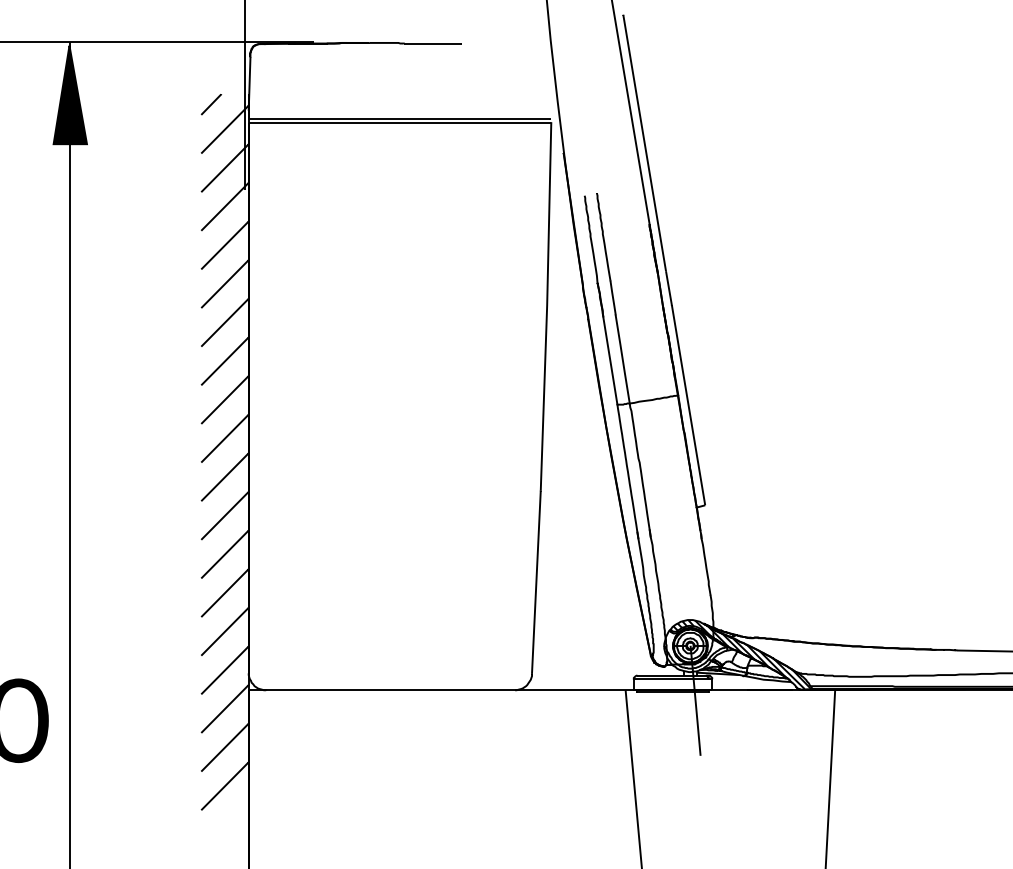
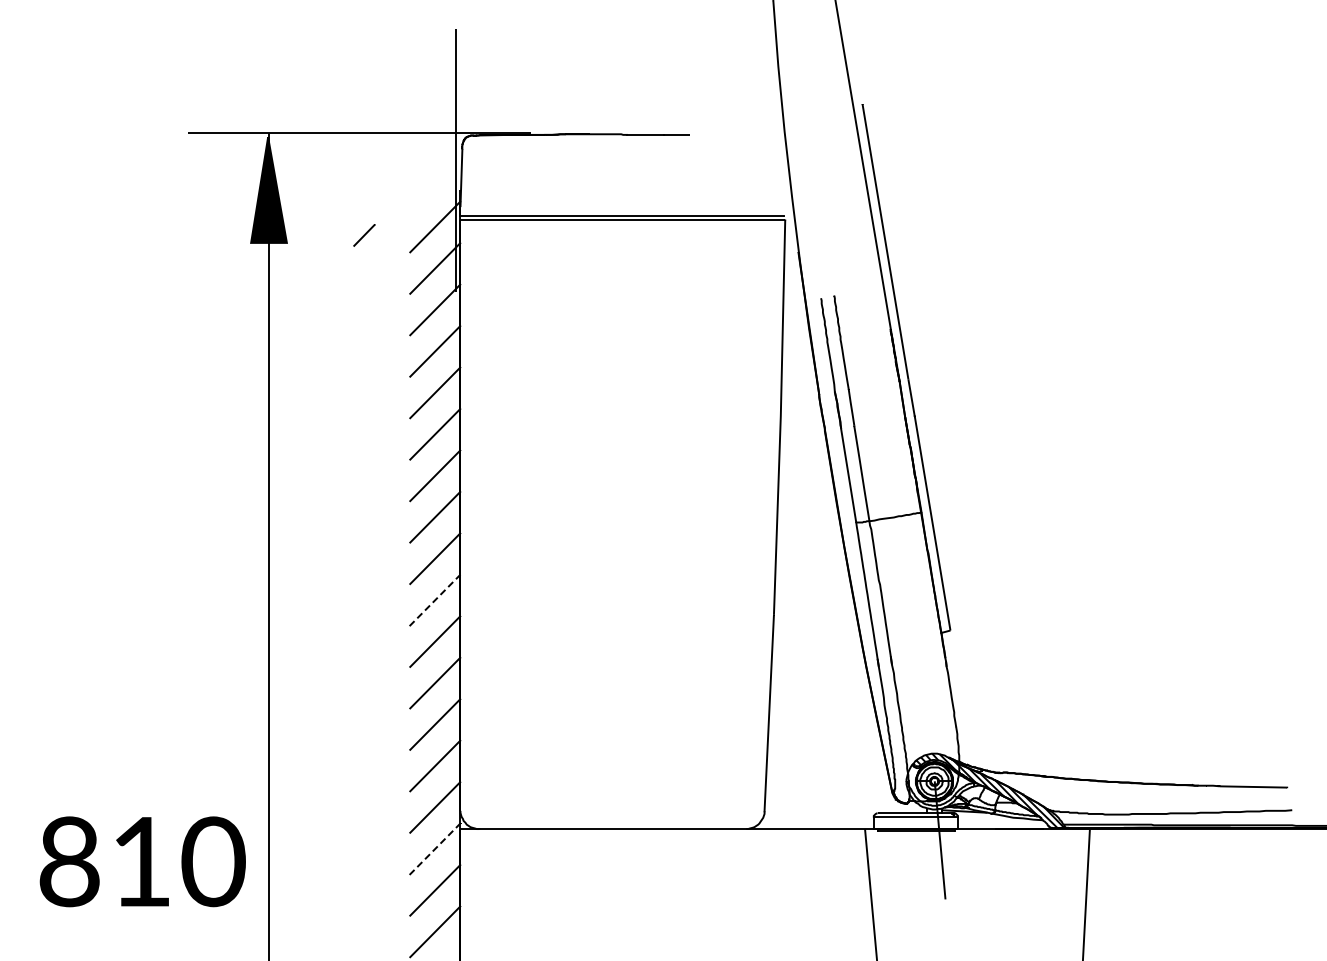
line: (211, 104) -> (364, 235), moved
line: (226, 476) -> (436, 599), solid -> dashed
line: (226, 708) -> (436, 848), solid -> dashed

